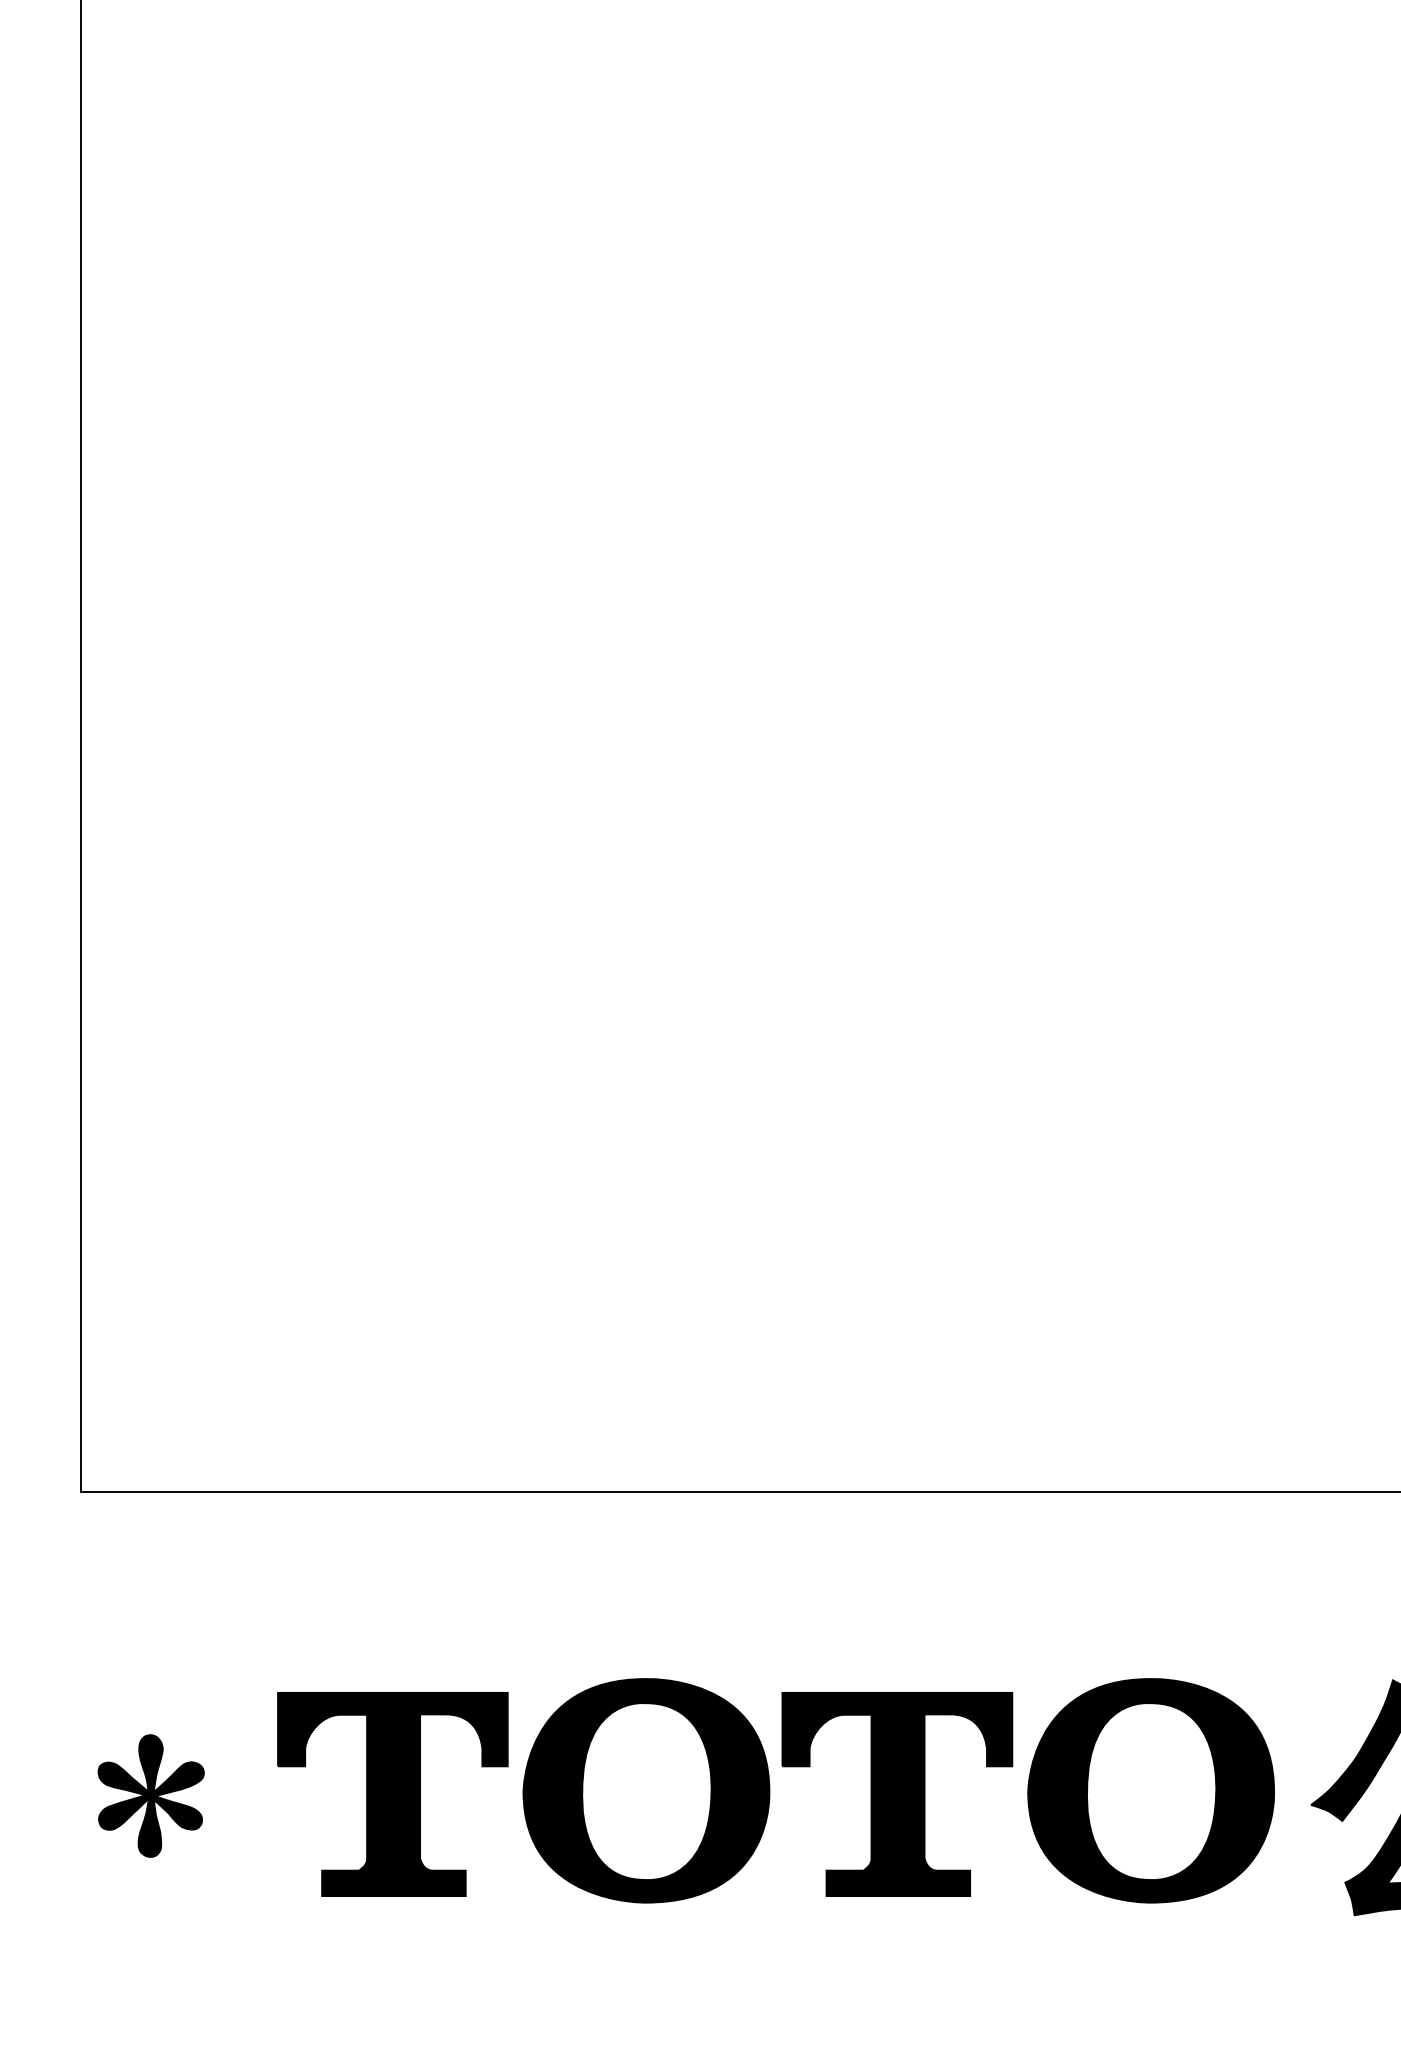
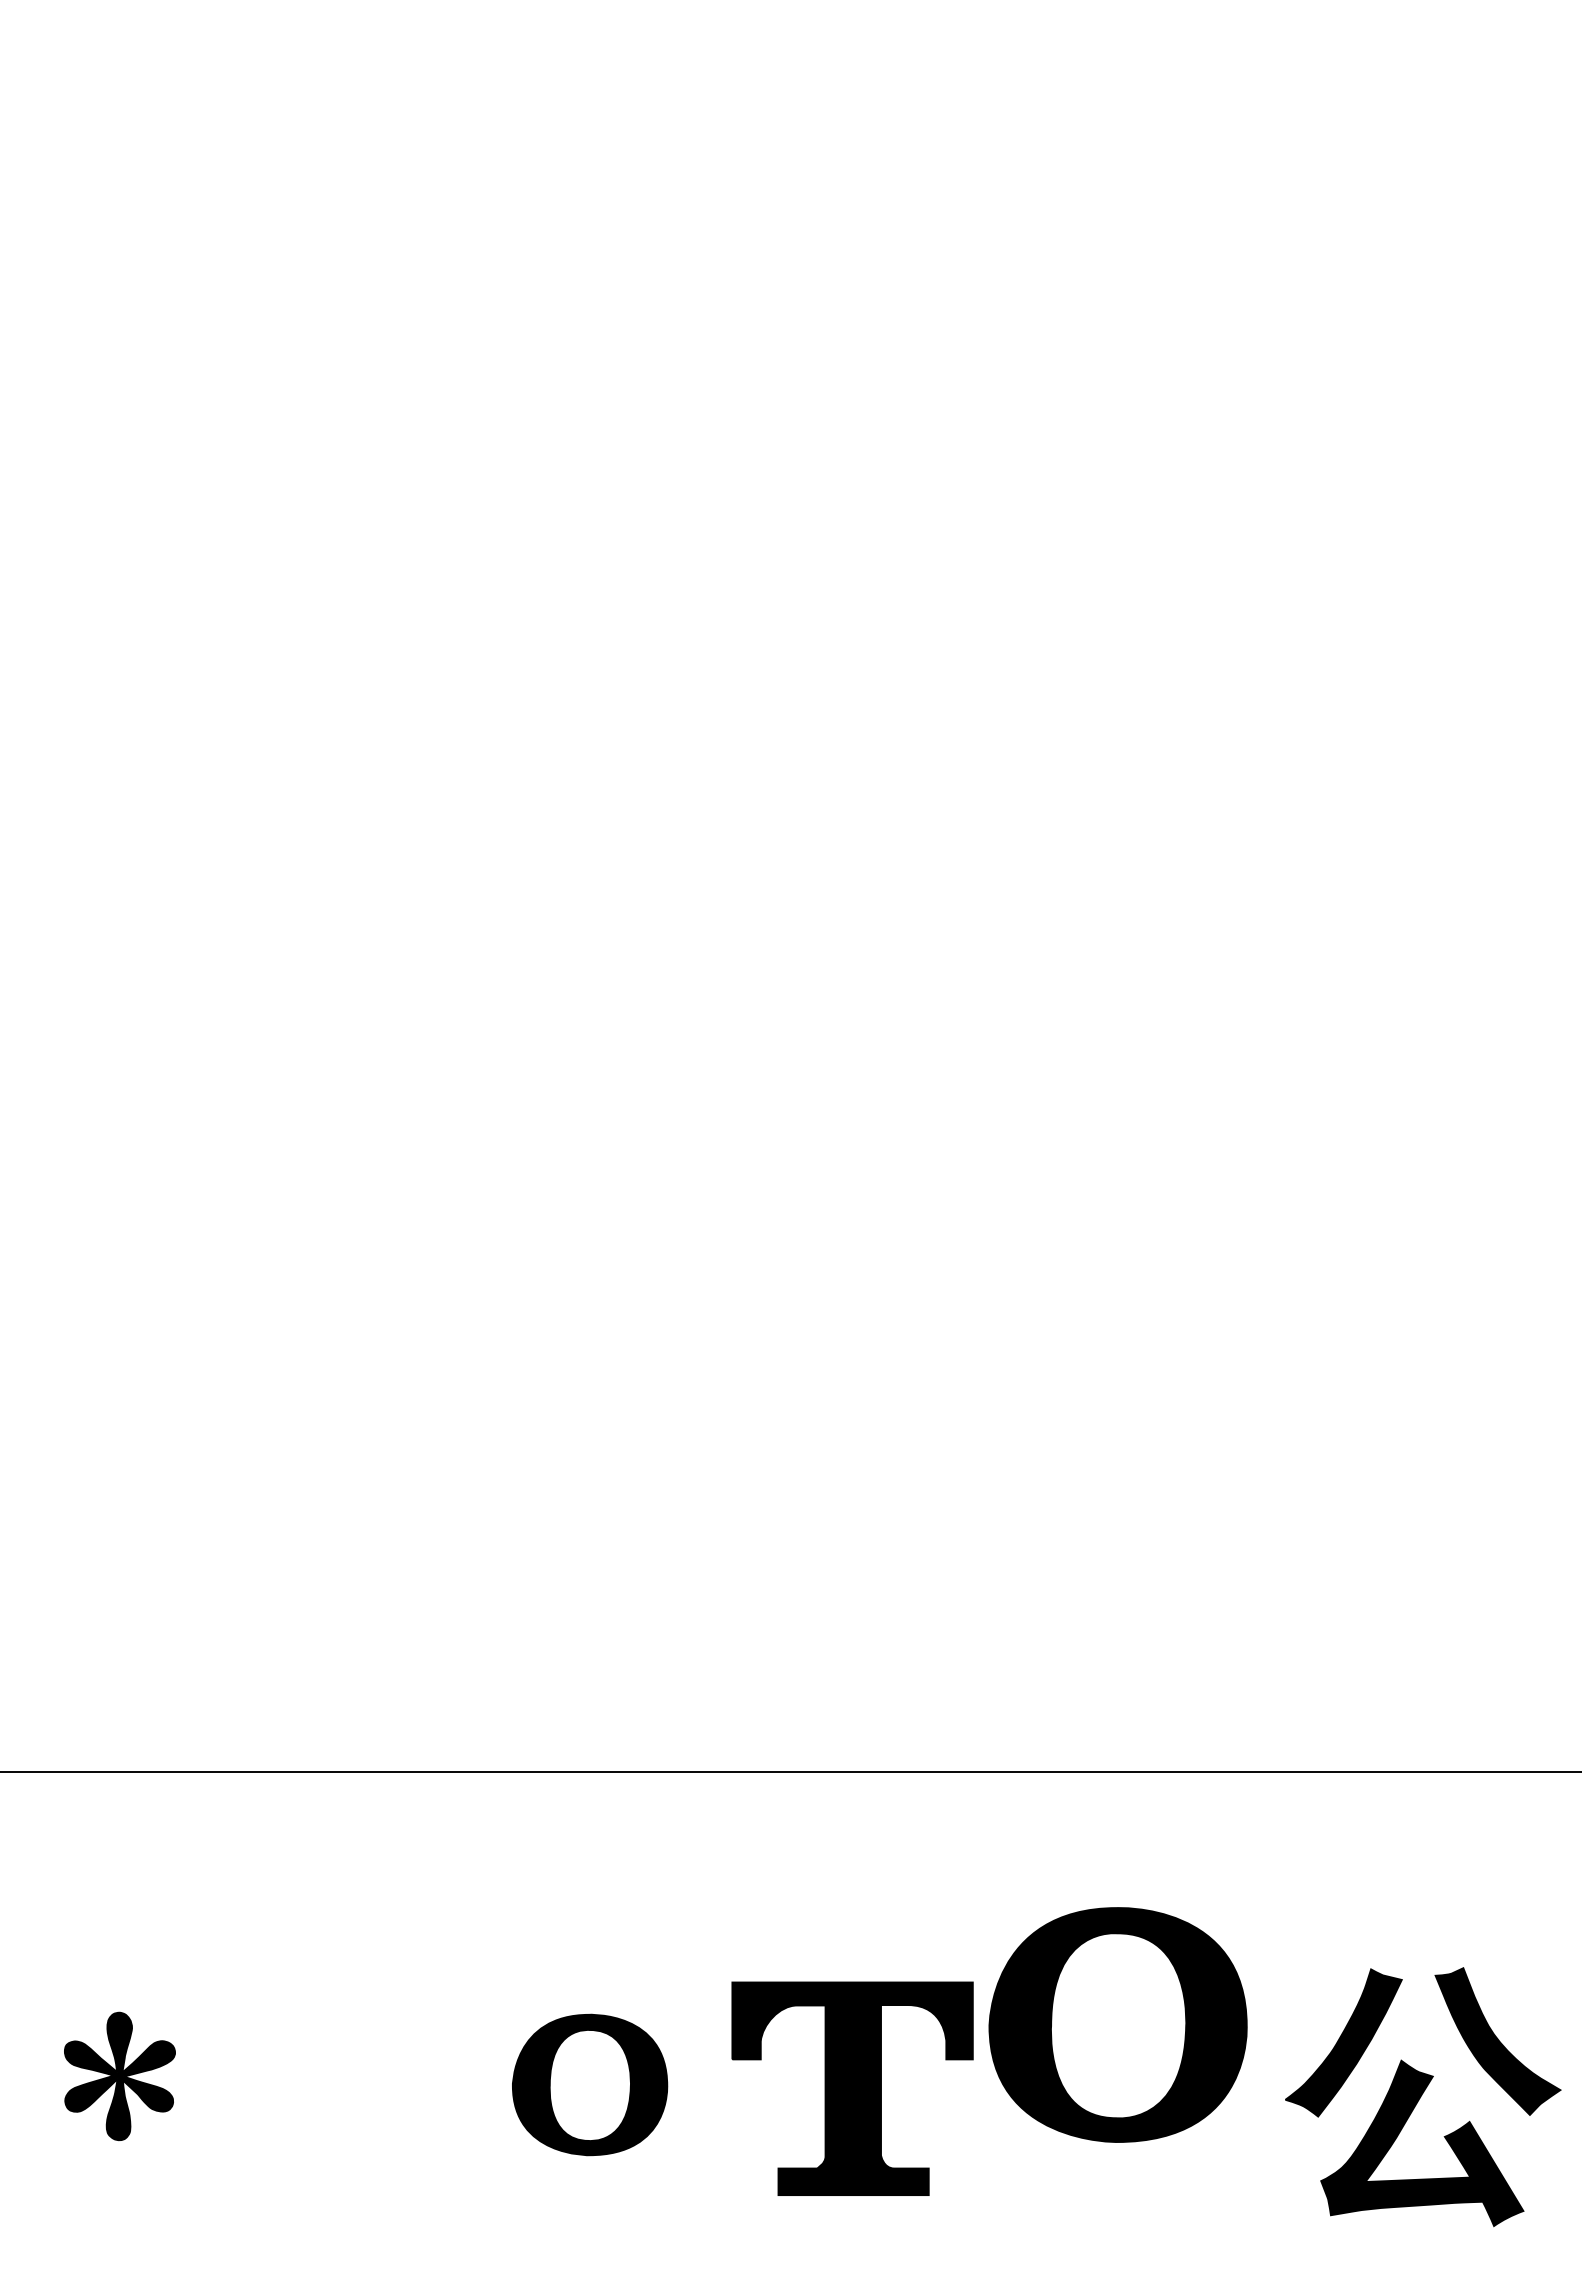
part: (645, 1790) -> (589, 2084), size x0.6
part: (1150, 1790) -> (1117, 2024), moved
part: (392, 1794) -> (324, 2088), removed
part: (150, 1796) -> (119, 2076), moved

